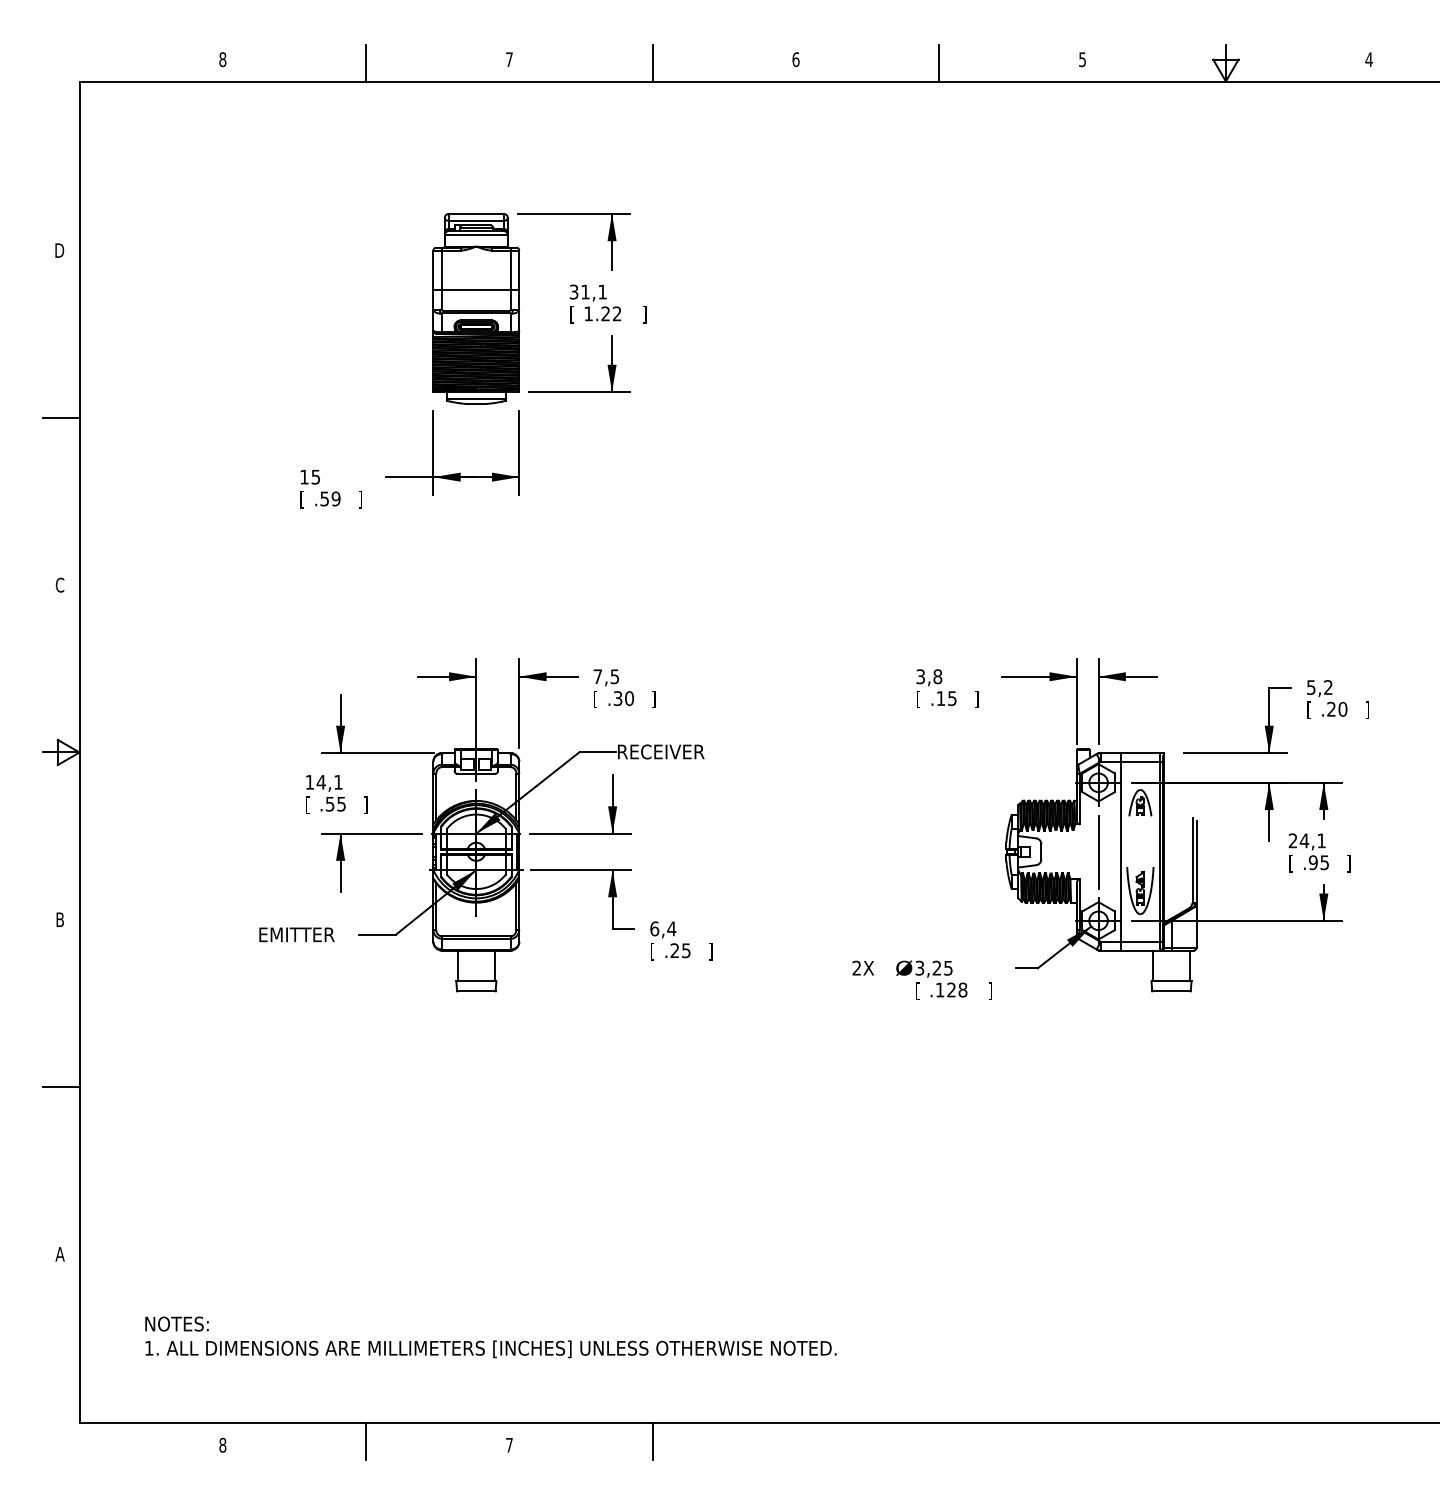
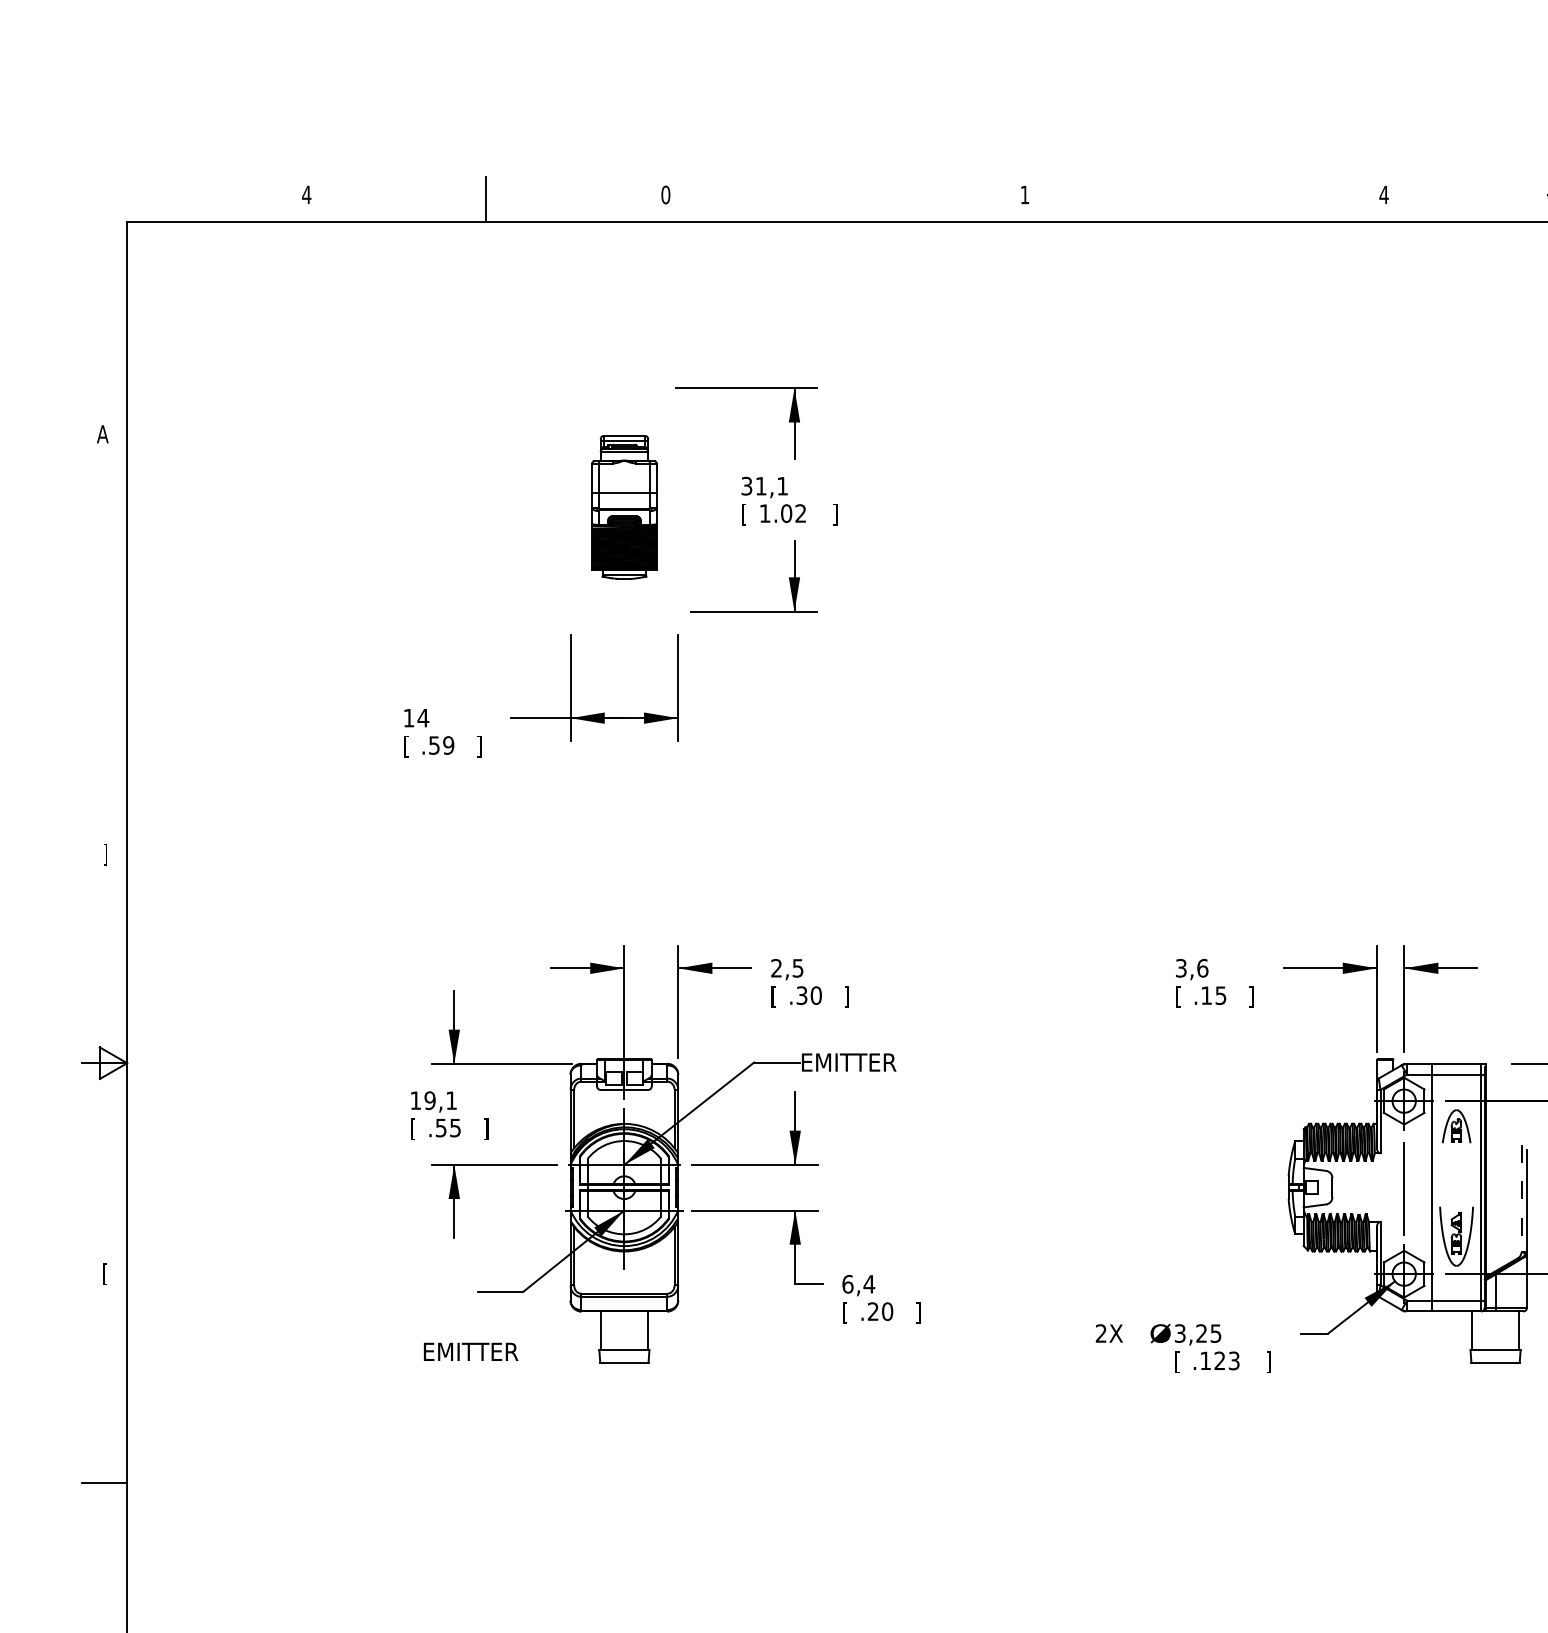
text: (222, 59) -> (306, 194), 8 -> 4
text: (508, 59) -> (664, 194), 7 -> 0
text: (795, 59) -> (1024, 194), 6 -> 1
text: (1082, 59) -> (1384, 194), 5 -> 4
line: (652, 63) -> (845, 199), removed
line: (939, 63) -> (1204, 199), removed
text: (59, 250) -> (102, 434), D -> A
part: (476, 308) -> (624, 506), size x0.6
text: (605, 313) -> (786, 513), 1.22 -> 1.02
line: (61, 417) -> (104, 643), removed
text: (315, 476) -> (422, 717), 15 -> 14
text: (59, 585) -> (102, 853), C -> ]
text: (597, 676) -> (776, 967), 7,5 -> 2,5
text: (937, 676) -> (1202, 967), 3,8 -> 3,6
text: (661, 751) -> (856, 1061), RECEIVER -> EMITTER
text: (320, 781) -> (429, 1099), 14,1 -> 19,1
line: (1192, 860) -> (1521, 1198), solid -> dashed
text: (59, 920) -> (102, 1273), B -> [
text: (296, 934) -> (470, 1351), moved
text: (686, 950) -> (887, 1311), .25 -> .20
text: (962, 989) -> (1233, 1360), .128 -> .123

